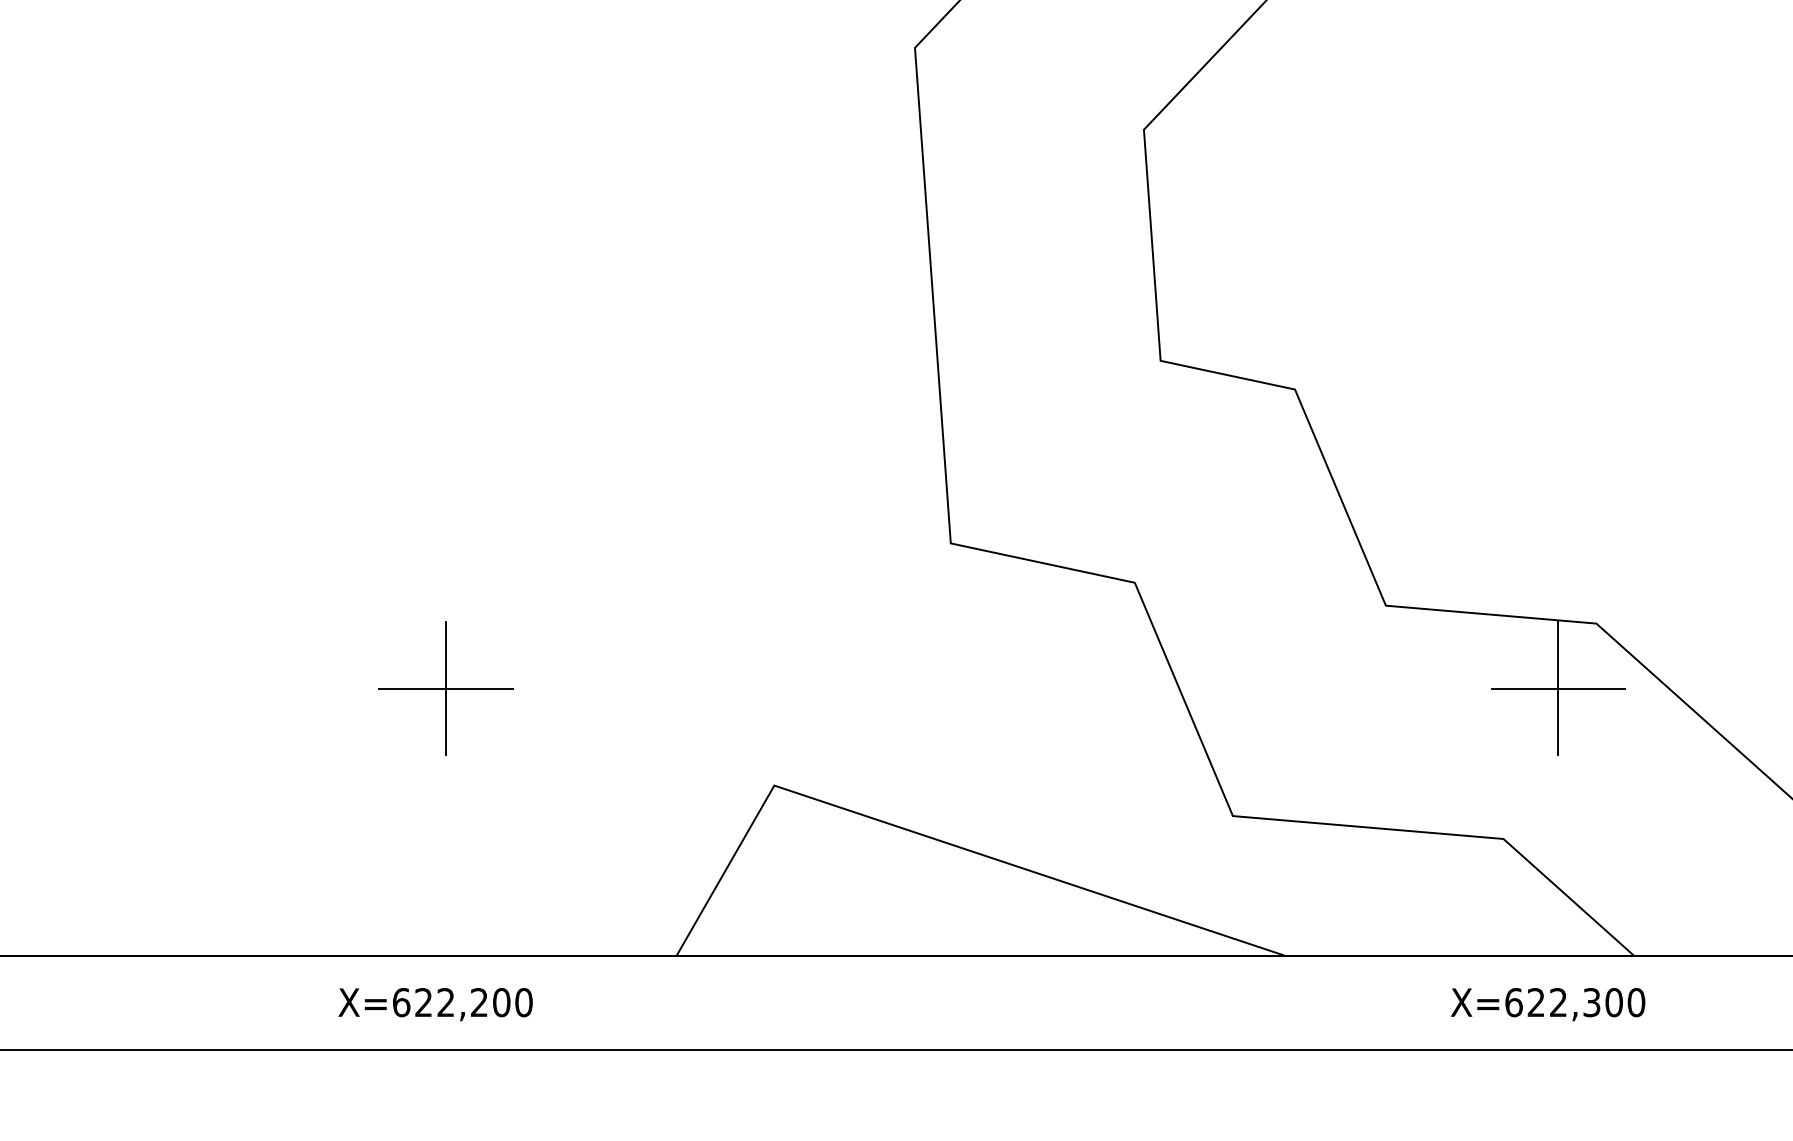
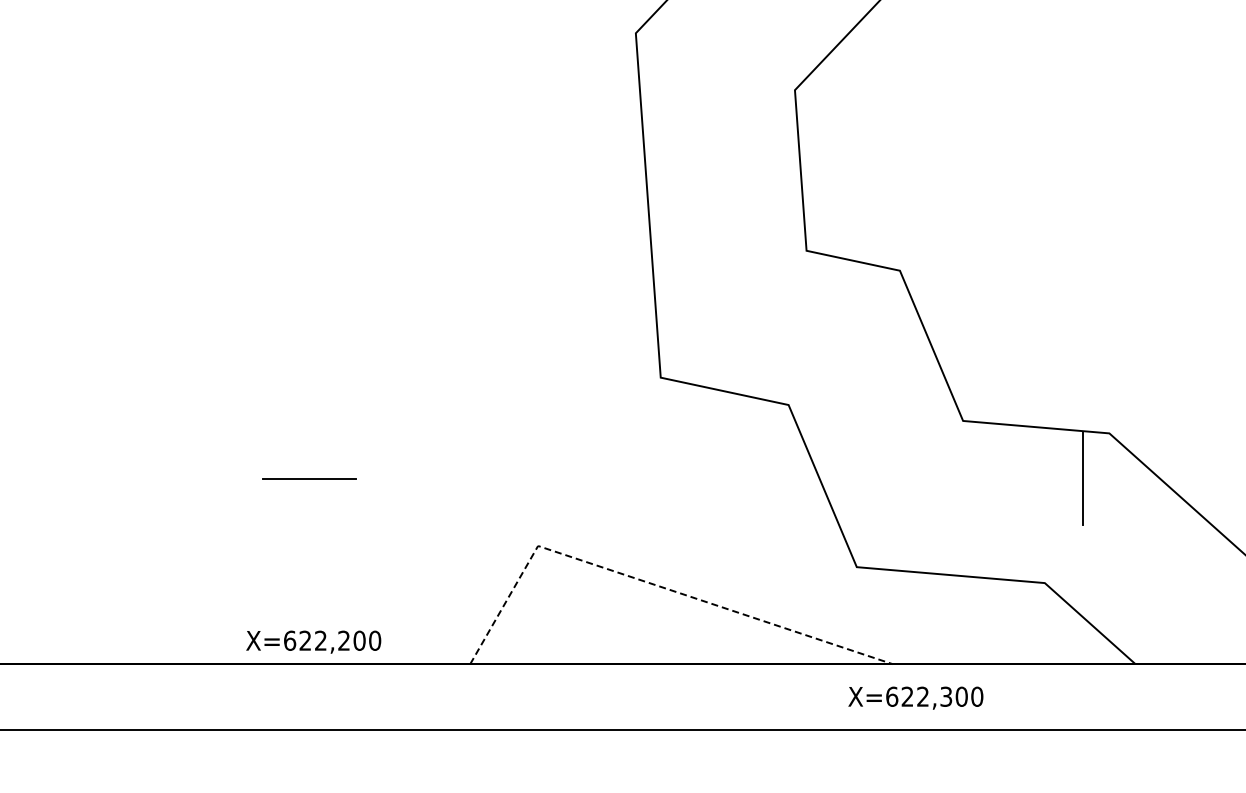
line: (445, 688) -> (309, 478), removed
line: (1557, 688) -> (1082, 478), removed
line: (936, 839) -> (650, 583), solid -> dashed
text: (435, 1003) -> (313, 641), moved
text: (1547, 1003) -> (915, 697), moved

